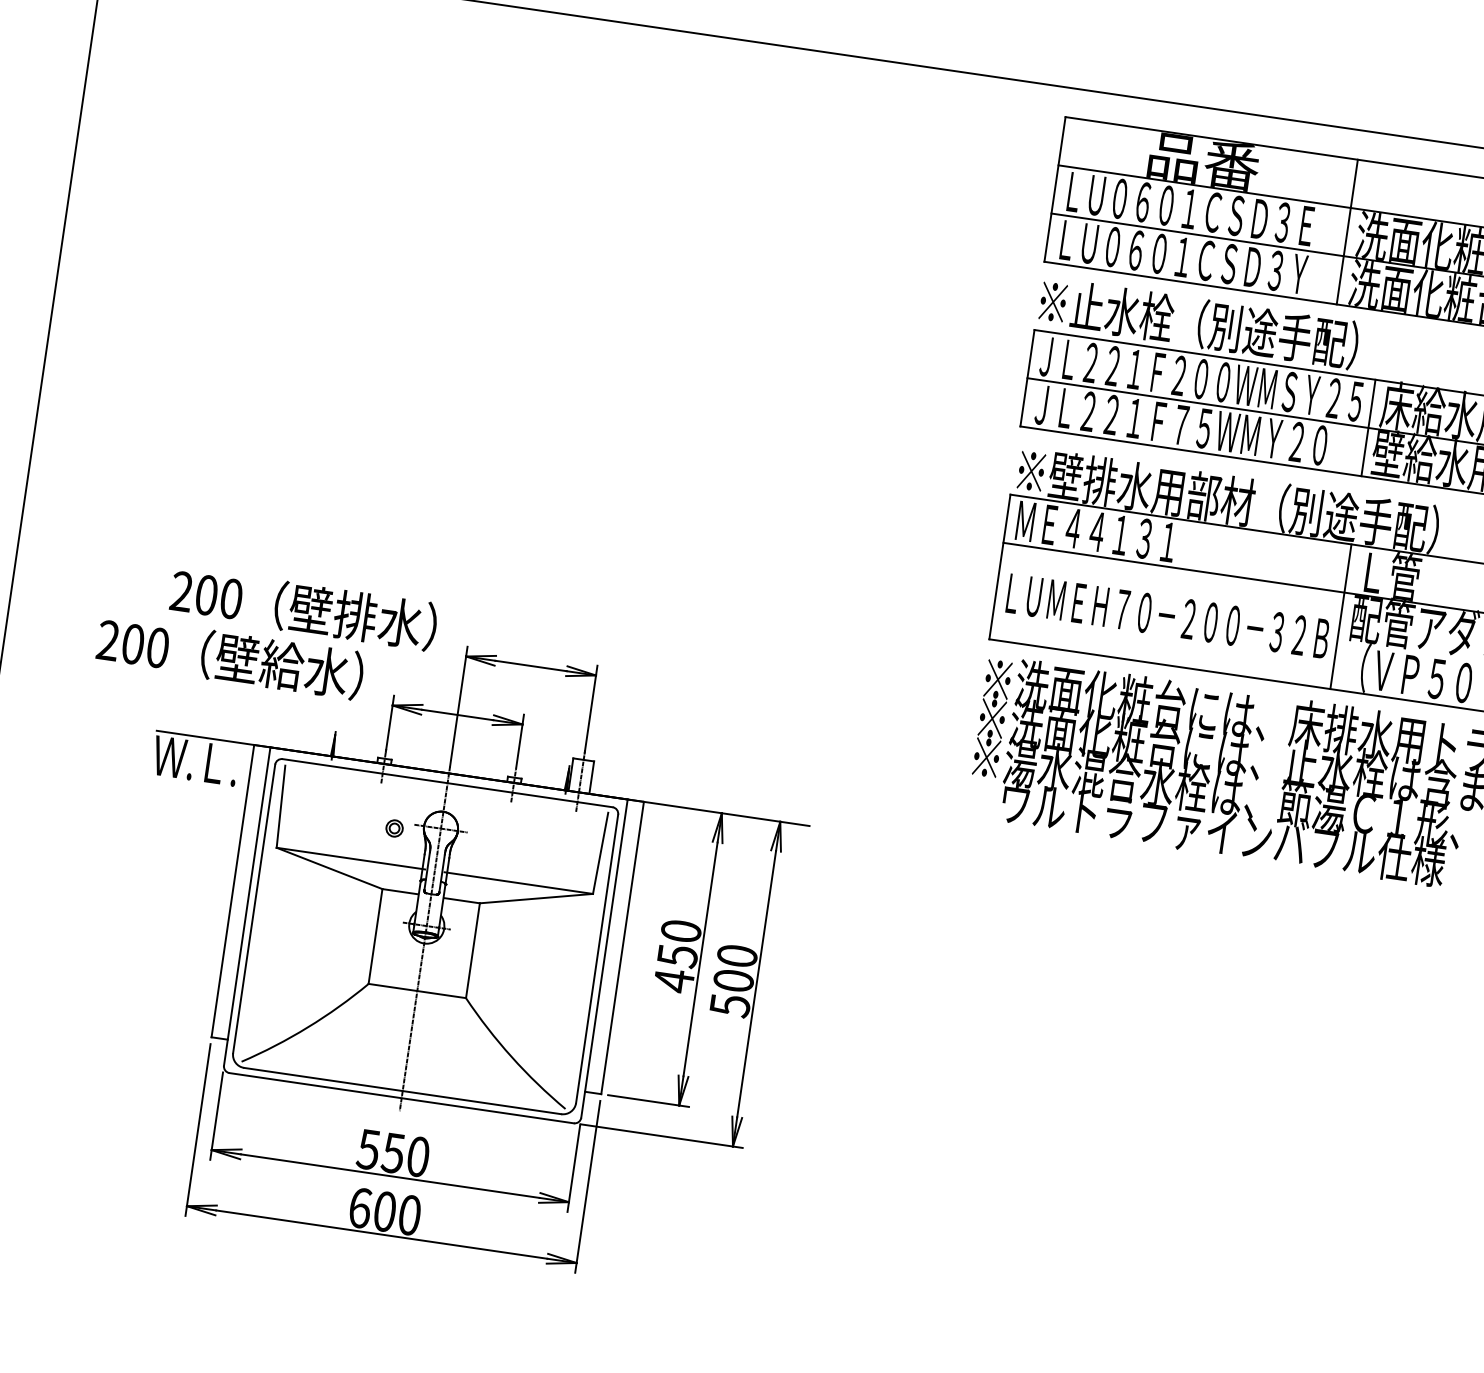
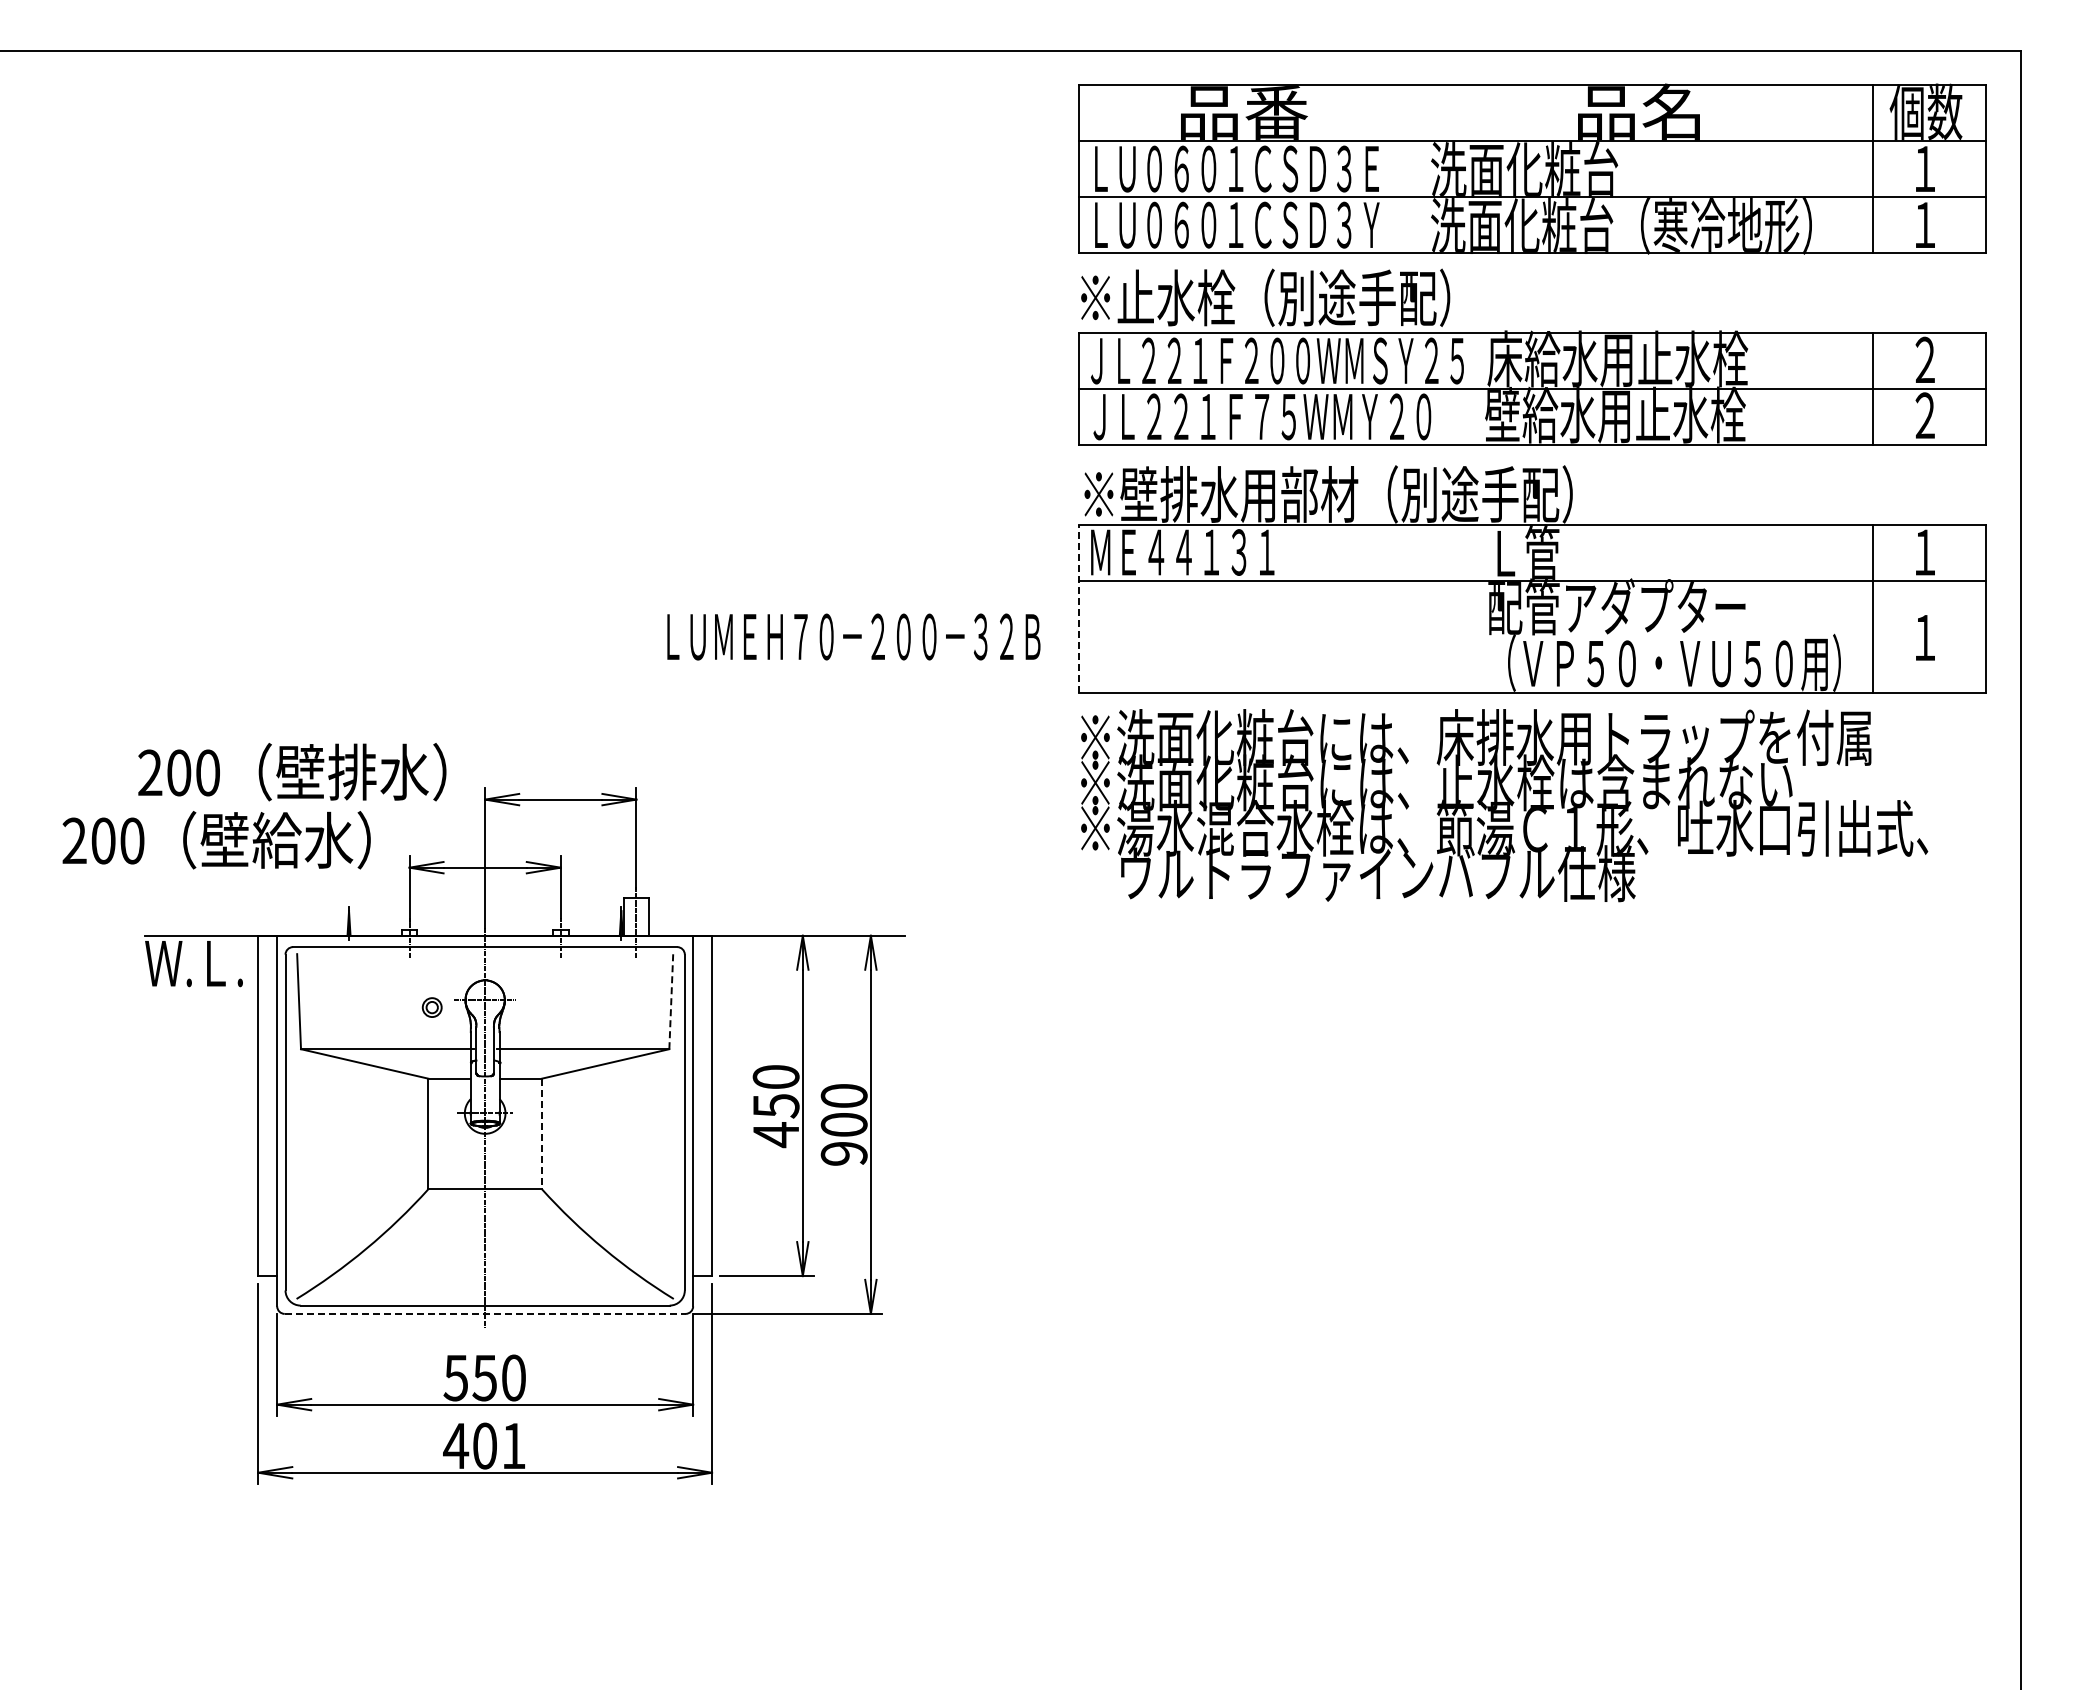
line: (1347, 231) -> (1419, 168), removed
line: (1368, 427) -> (1475, 388), removed
line: (999, 566) -> (1078, 608), solid -> dashed
text: (1167, 615) -> (853, 636), moved
line: (1340, 616) -> (1475, 608), removed
line: (600, 853) -> (671, 1001), solid -> dashed
line: (472, 951) -> (541, 1134), solid -> dashed
text: (729, 1006) -> (843, 1154), 500 -> 900
line: (402, 1097) -> (485, 1313), solid -> dashed
text: (384, 1211) -> (484, 1445), 600 -> 401

